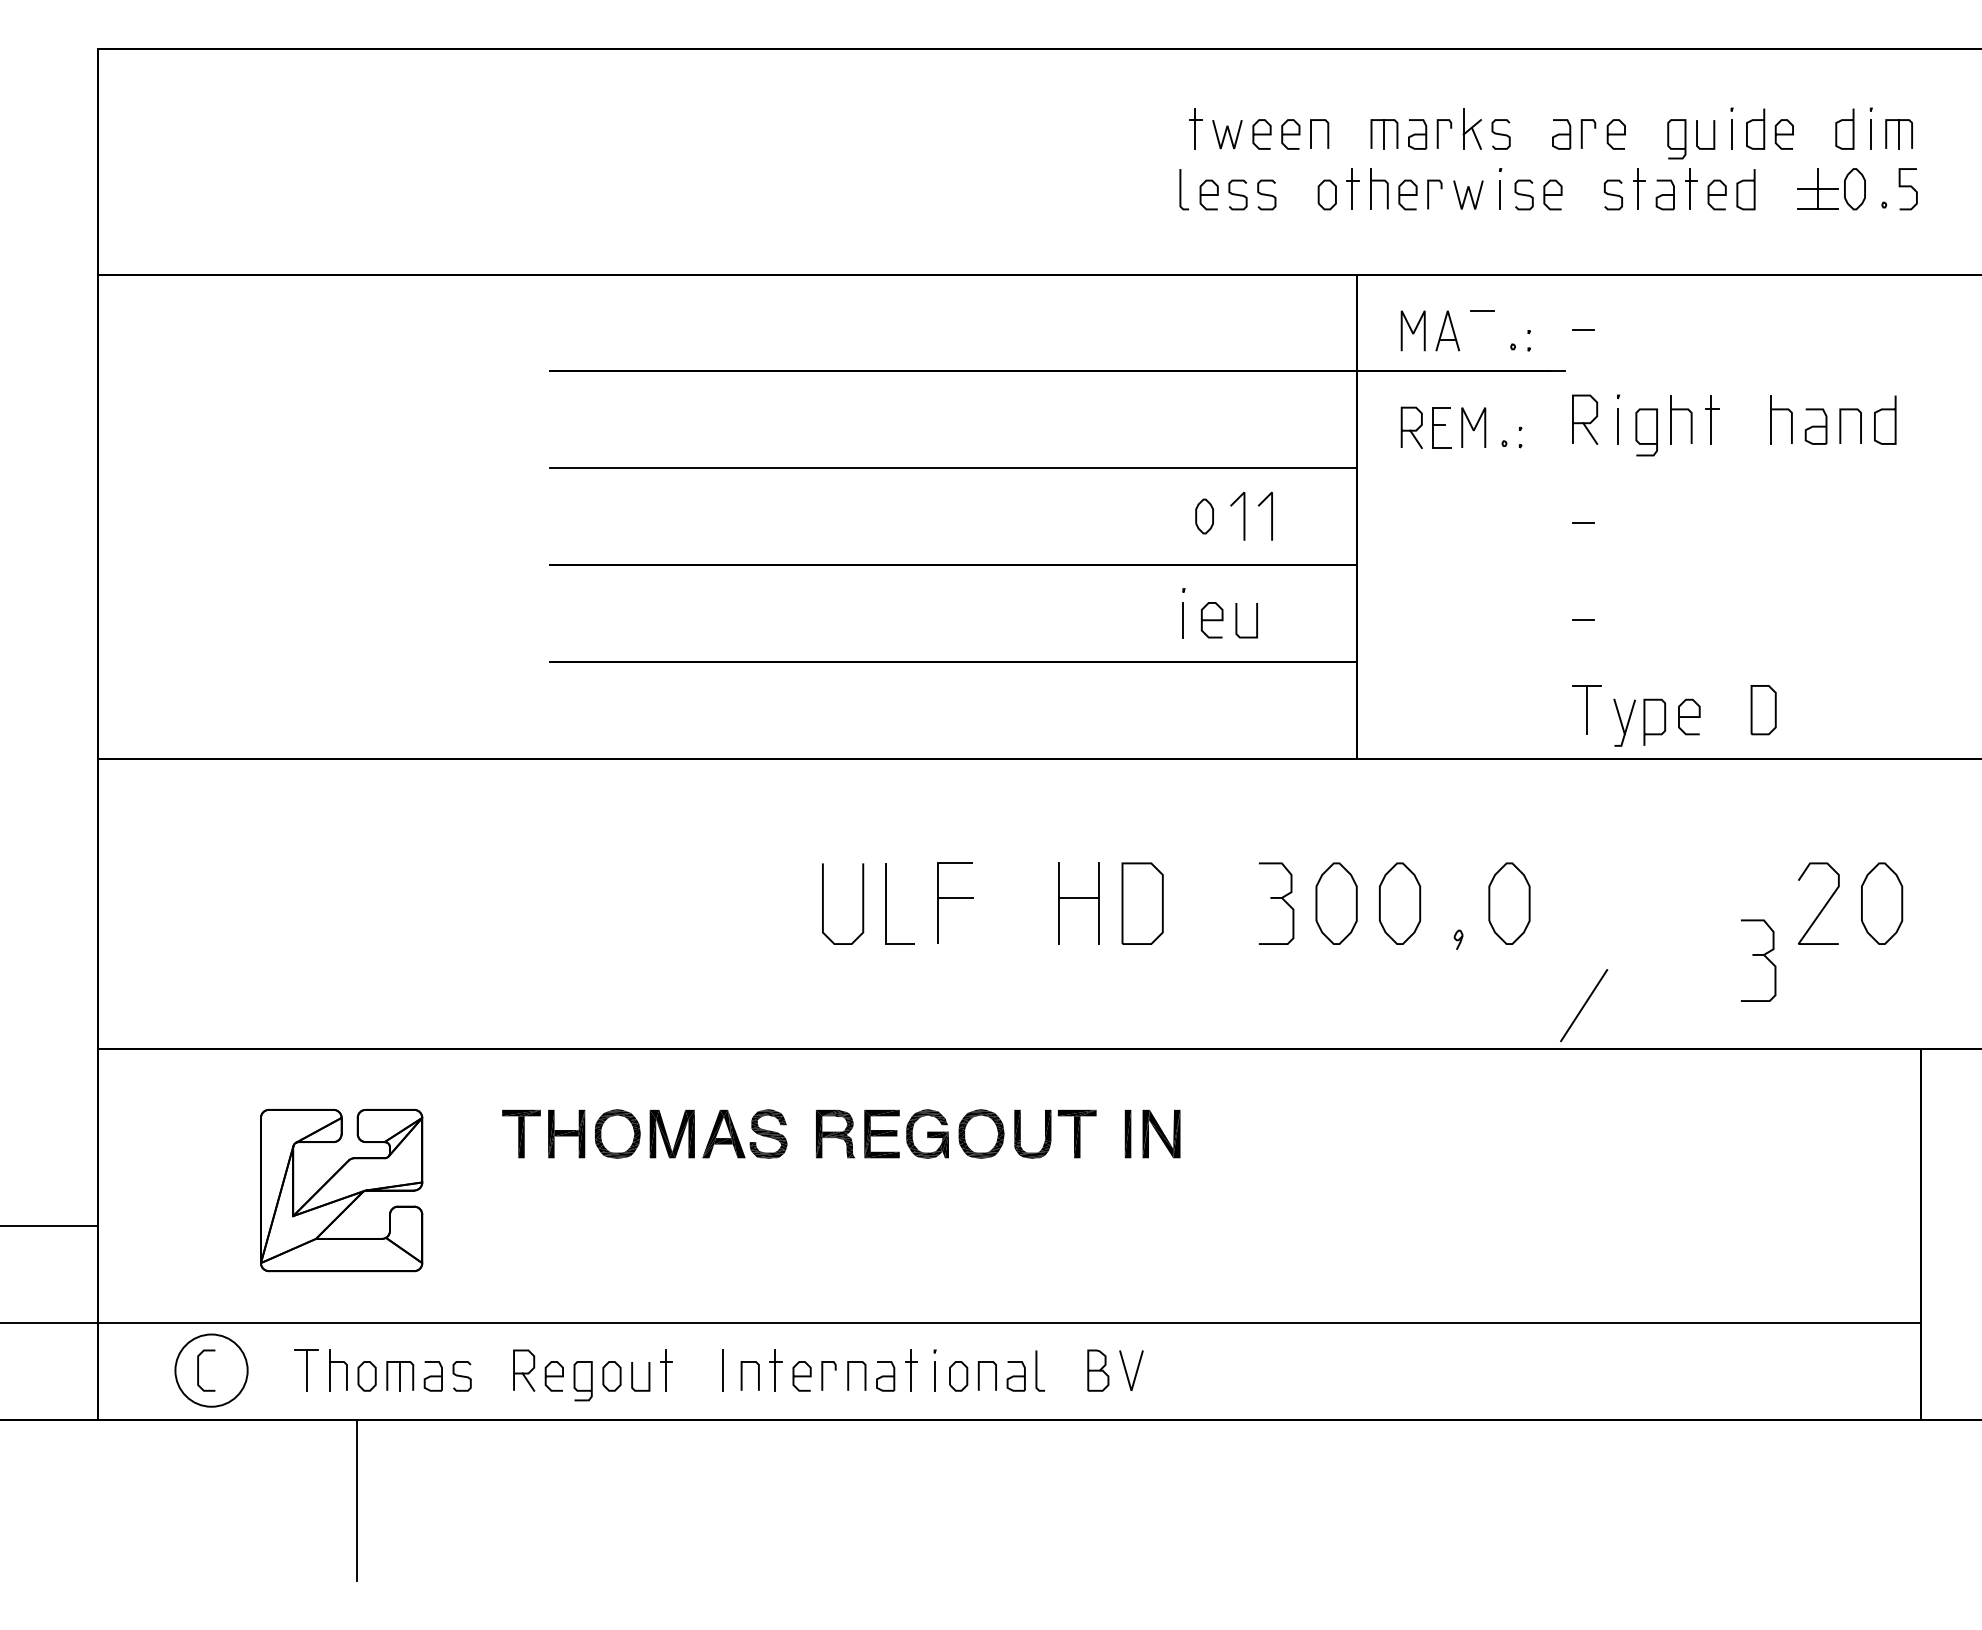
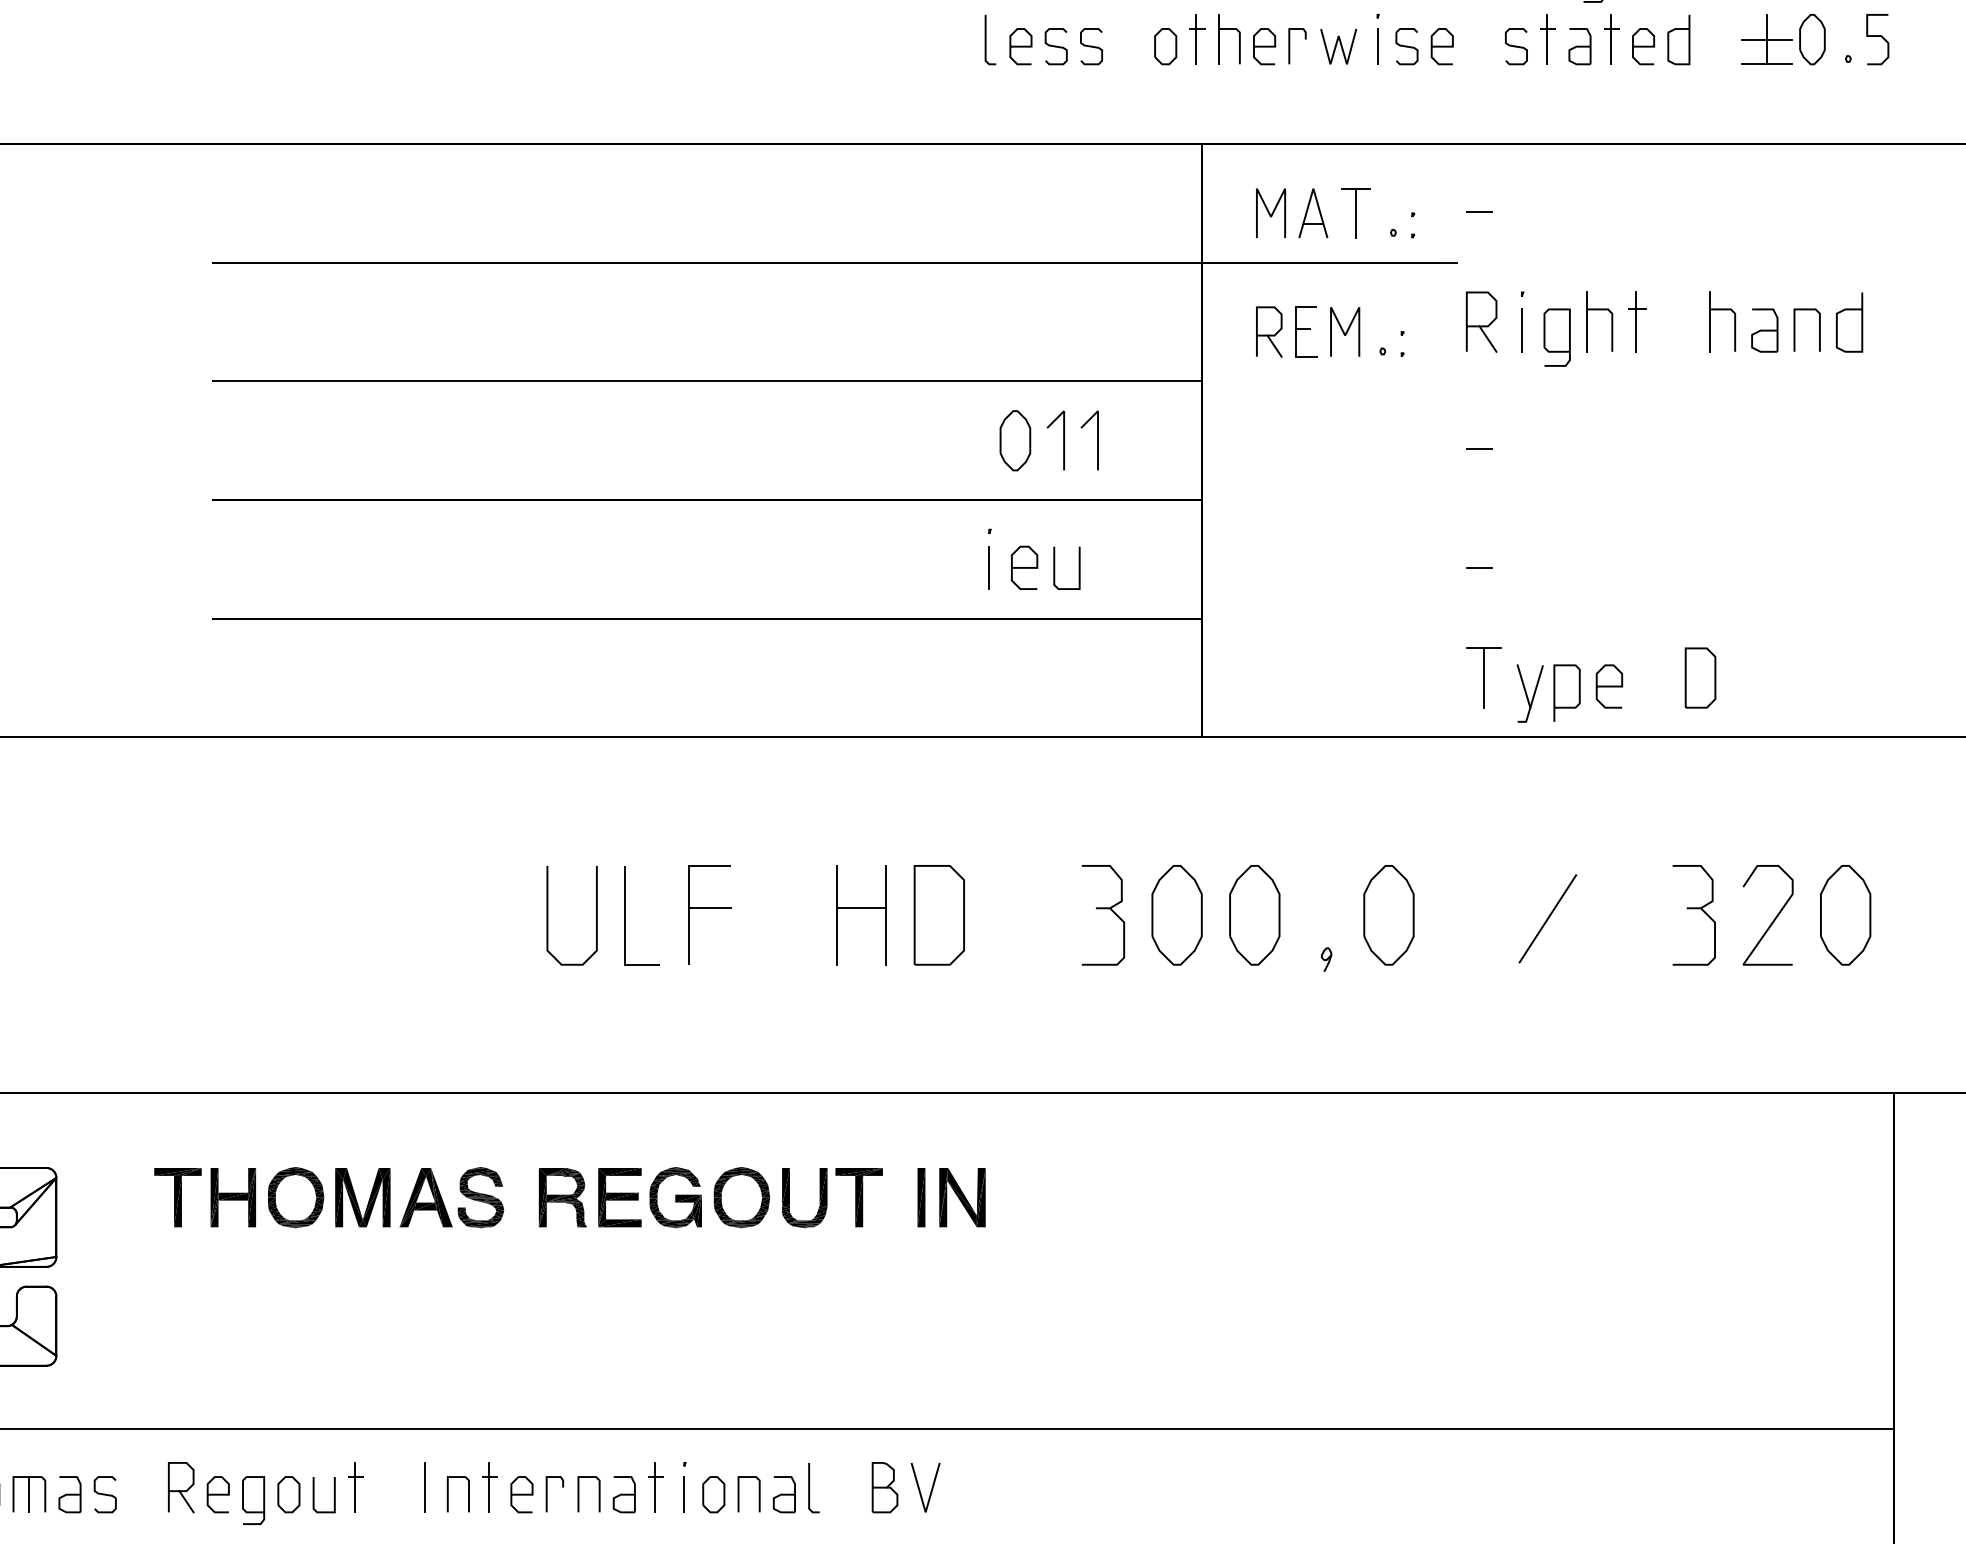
line: (1482, 330) -> (1355, 212), added
part: (1204, 516) -> (1015, 440), size x1.43
part: (1758, 960) -> (1694, 915), moved
line: (1584, 1005) -> (1548, 918), moved

